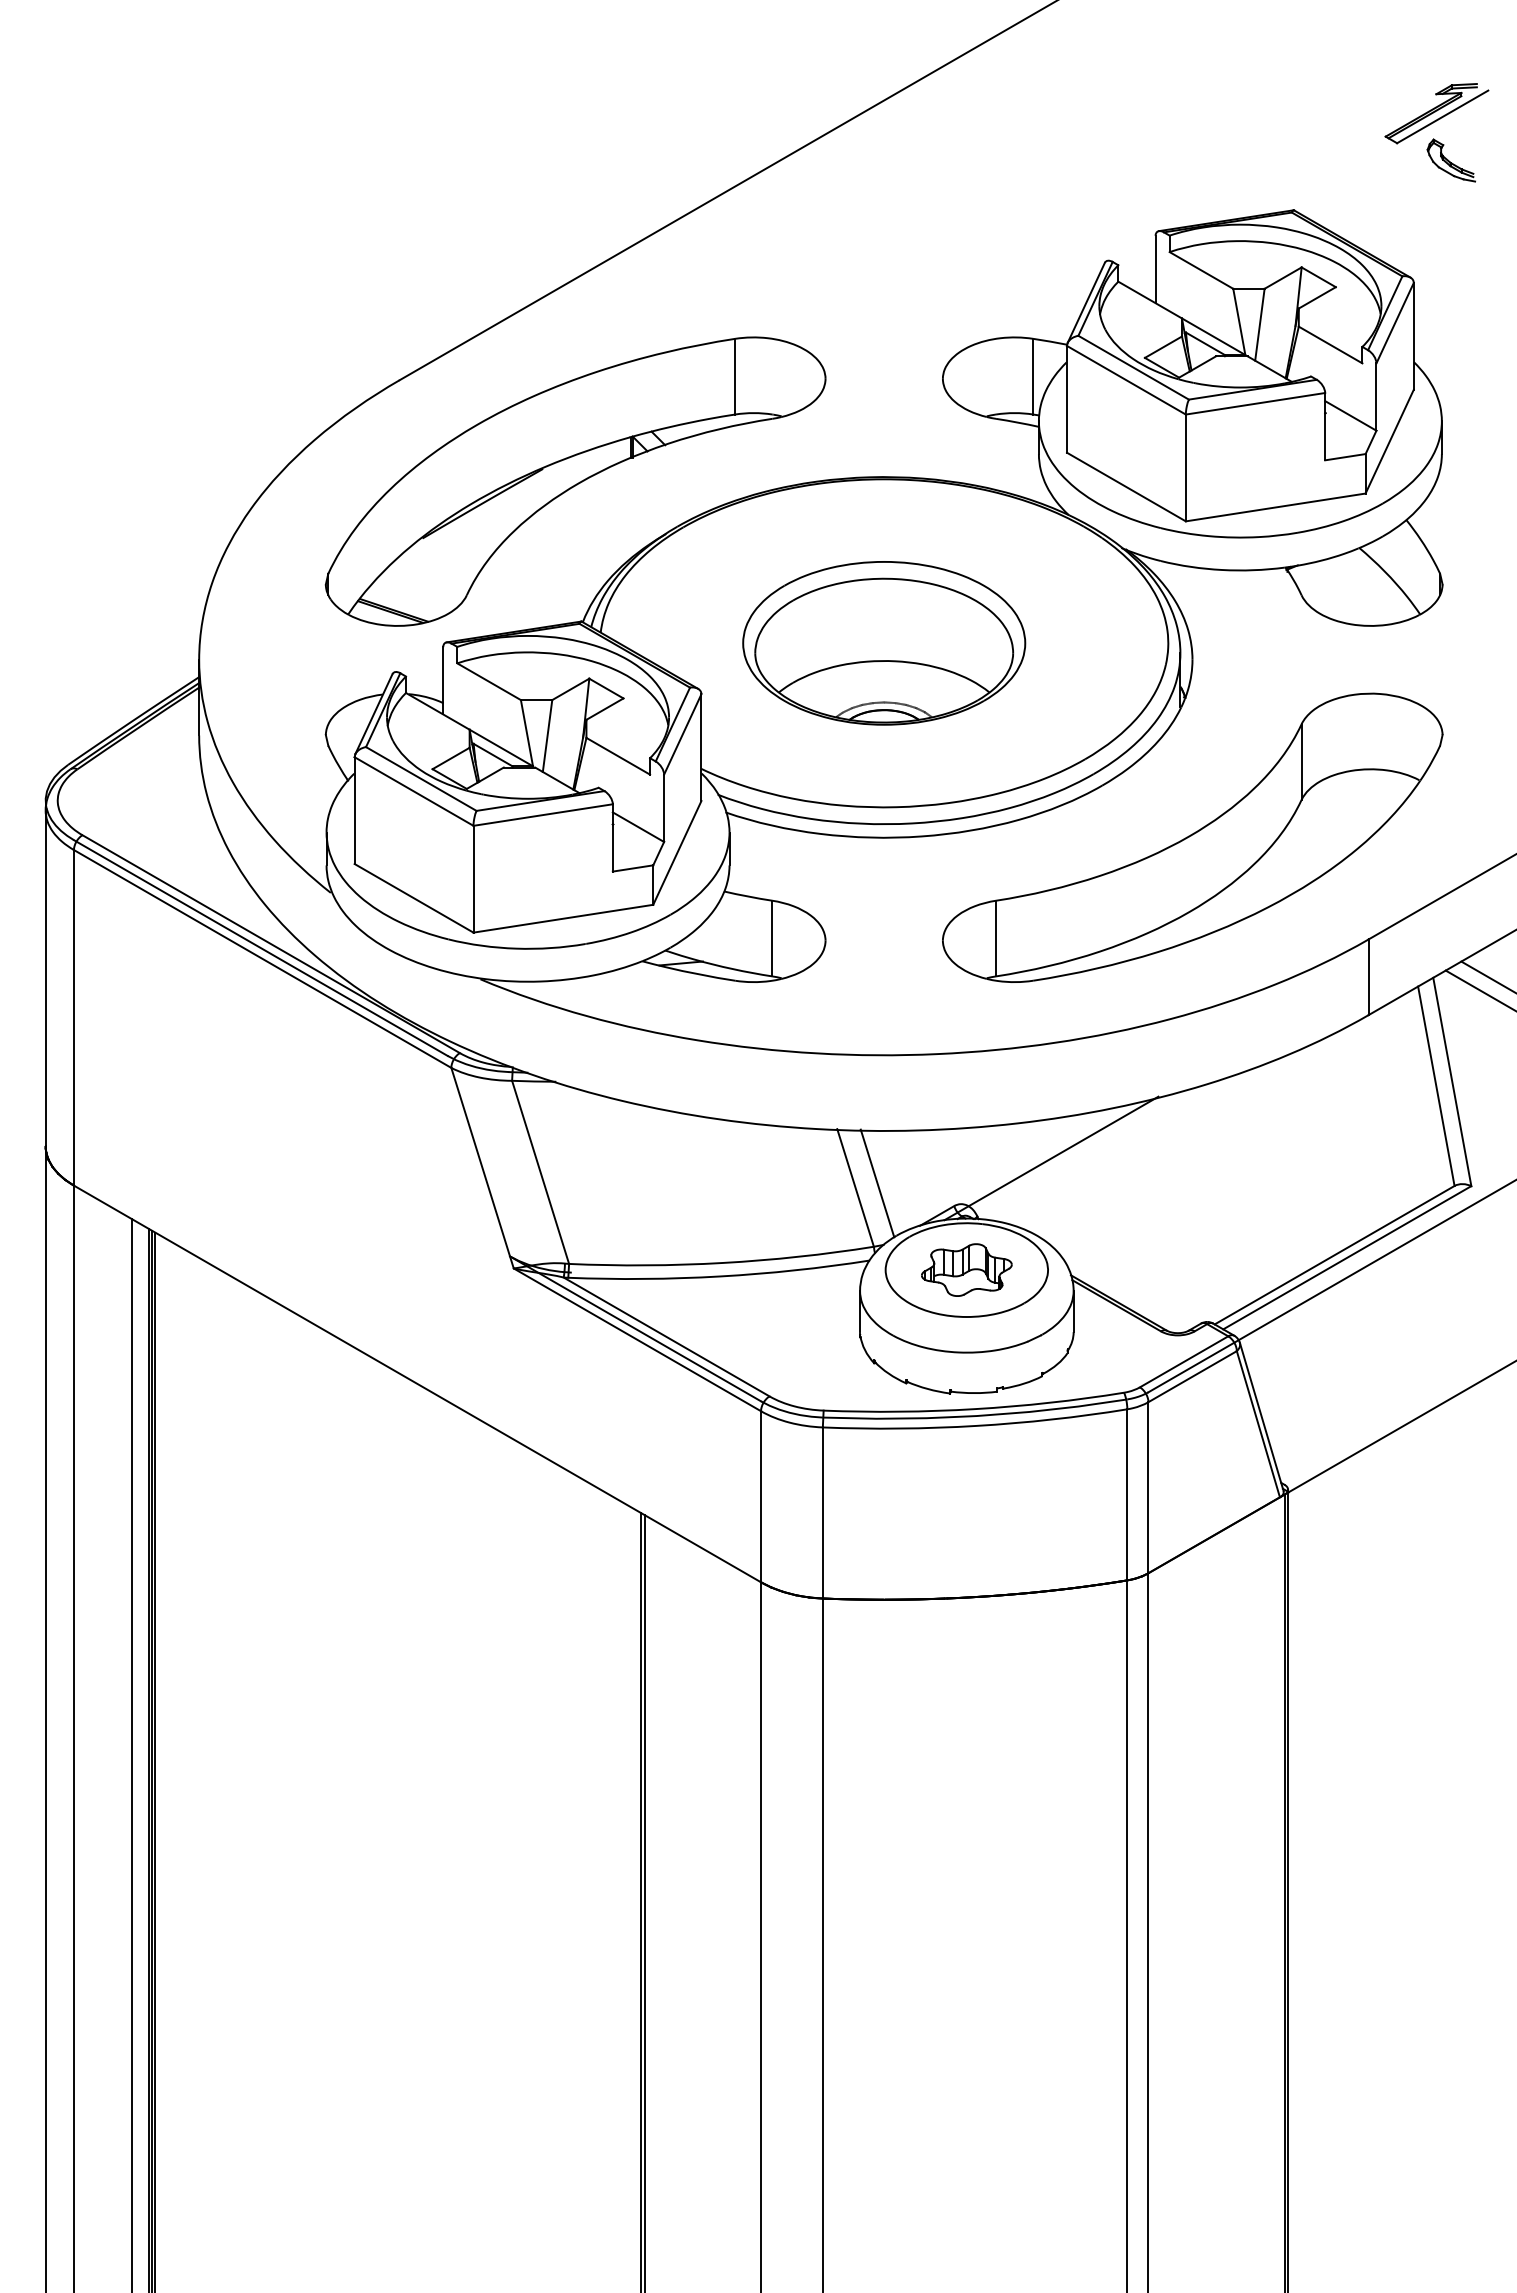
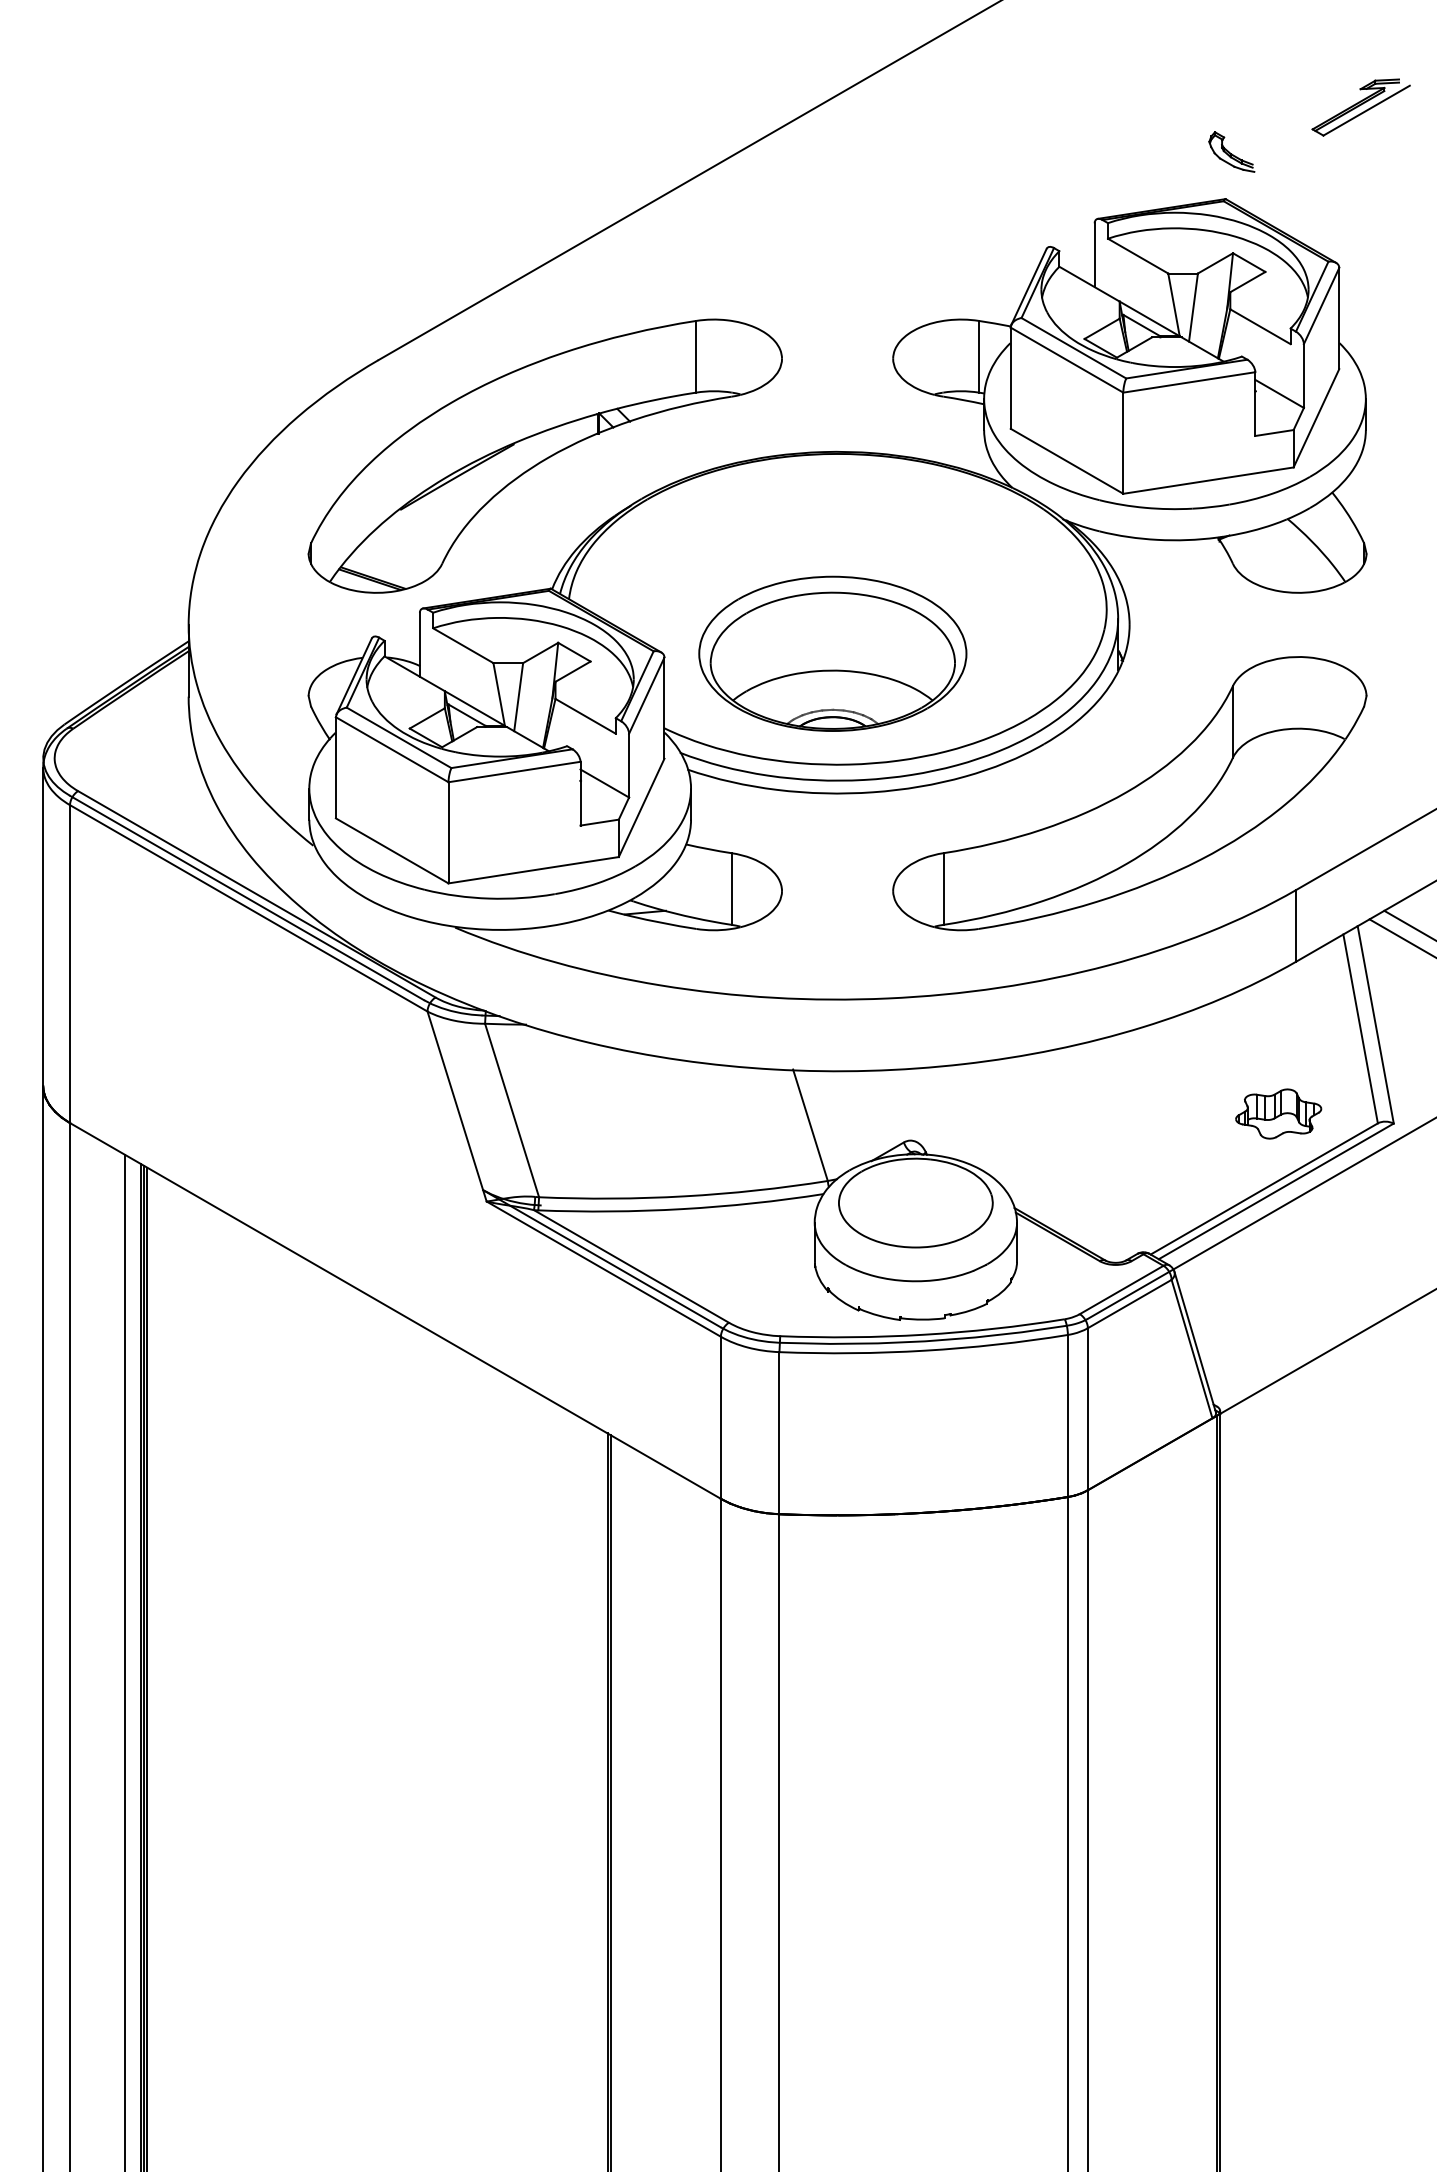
part: (1450, 160) -> (1230, 151), moved
part: (884, 643) -> (833, 654), moved
line: (1051, 1158) -> (996, 1097), removed
line: (877, 1183) -> (831, 1121), removed
part: (966, 1269) -> (1278, 1113), moved

